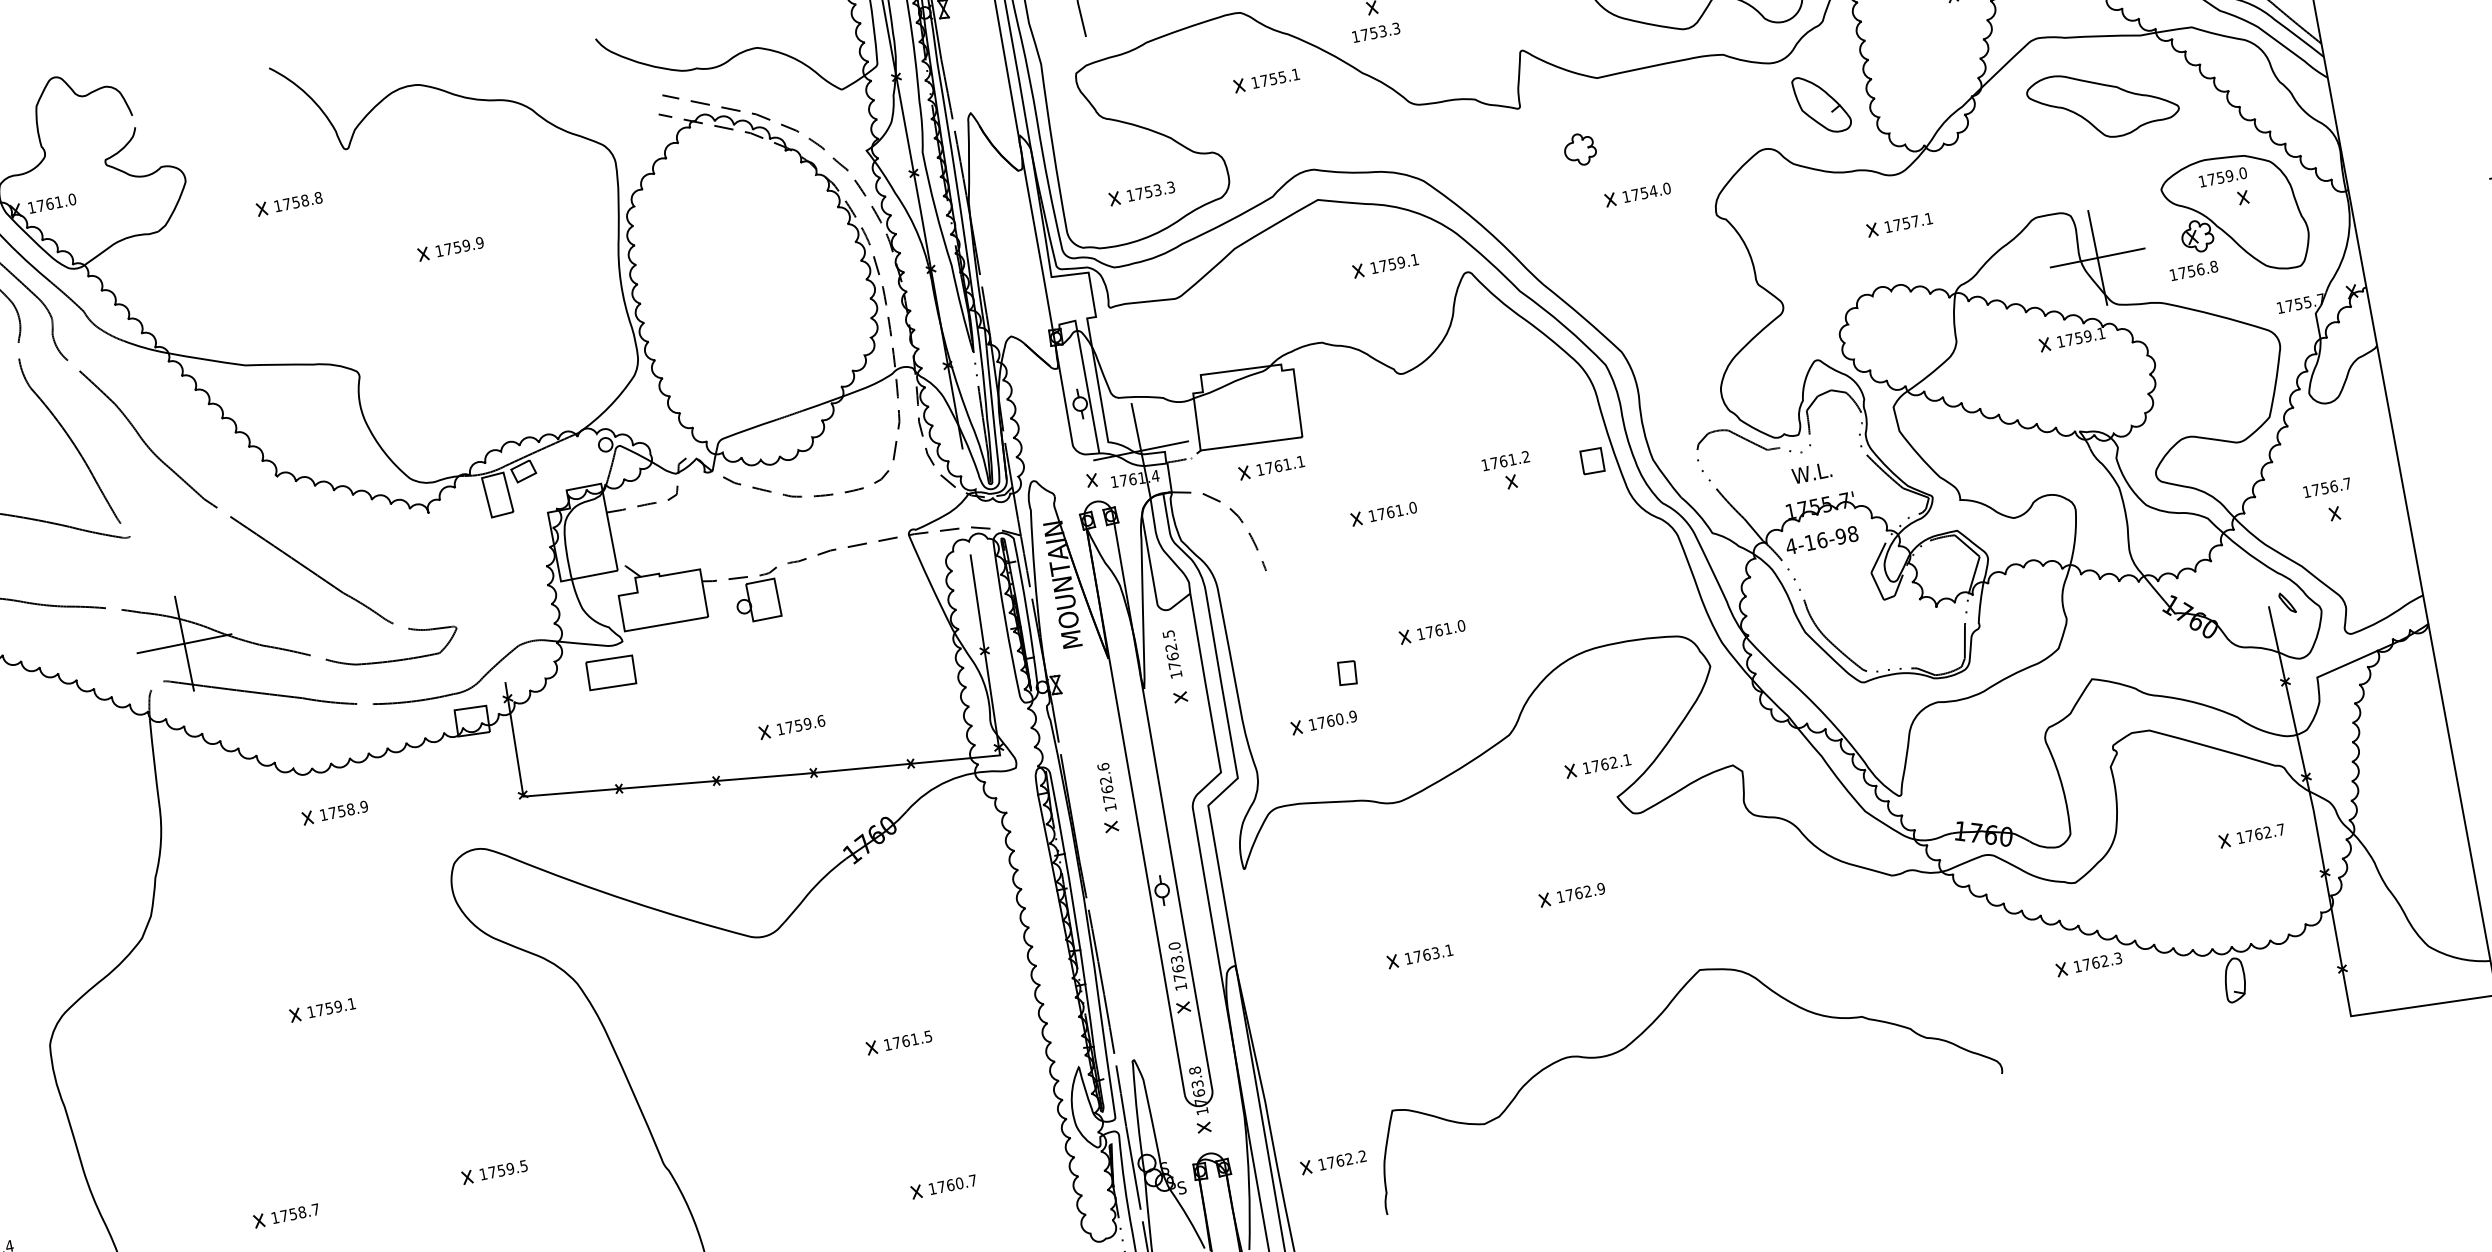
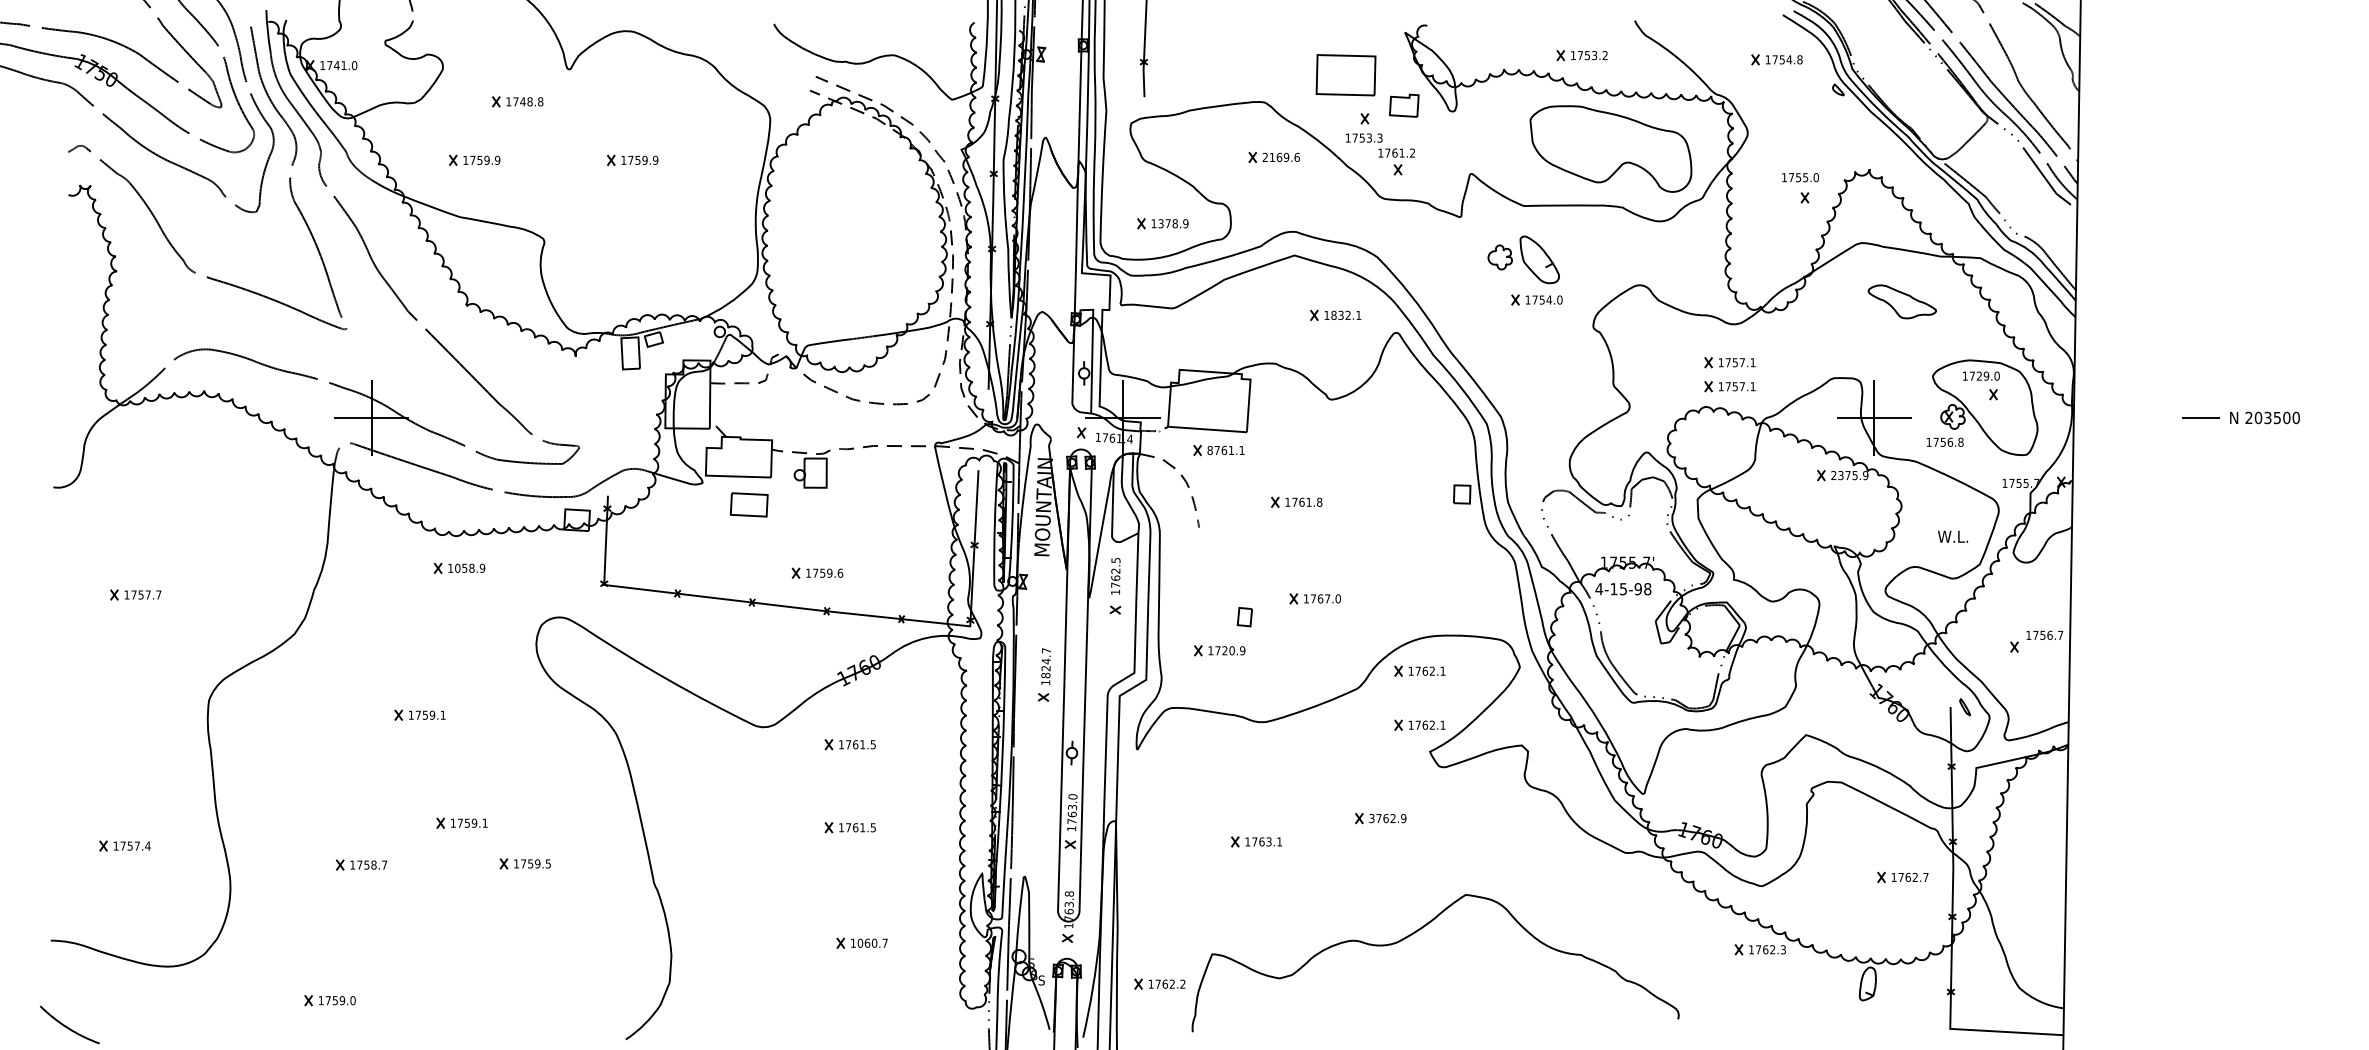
text: (1274, 78) -> (1280, 157), 1755.1 -> 2169.6
part: (2103, 102) -> (1902, 301), size x0.6
part: (1821, 103) -> (1539, 259), moved
text: (2219, 177) -> (1978, 375), 1759.0 -> 1729.0
text: (1155, 190) -> (1173, 223), 1753.3 -> 1378.9
text: (295, 202) -> (522, 101), 1758.8 -> 1748.8
text: (49, 204) -> (336, 65), 1761.0 -> 1741.0
part: (1905, 255) -> (1729, 386), added
text: (1391, 263) -> (1340, 314), 1759.1 -> 1832.1
part: (249, 288) -> (474, 159), added
text: (2080, 337) -> (1849, 475), 1759.1 -> 2375.9
text: (1259, 470) -> (1209, 450), 1761.1 -> 8761.1
part: (1507, 471) -> (1396, 161), moved
text: (1812, 472) -> (1953, 536), moved
text: (2326, 486) -> (2044, 634), moved
text: (1412, 508) -> (1319, 502), 1761.0 -> 1761.8
text: (1822, 540) -> (1623, 589), 4-16-98 -> 4-15-98
text: (1447, 628) -> (1327, 598), 1761.0 -> 1767.0
part: (611, 672) -> (749, 504), moved
part: (1583, 696) -> (1419, 670), added
text: (1329, 720) -> (1224, 650), 1760.9 -> 1720.9
text: (1106, 783) -> (1046, 663), 1762.6 -> 1824.7
text: (332, 812) -> (457, 567), 1758.9 -> 1058.9
text: (1560, 896) -> (1371, 818), 1762.9 -> 3762.9
part: (876, 936) -> (849, 744), added
part: (402, 1135) -> (461, 822), added
text: (941, 1186) -> (860, 942), 1760.7 -> 1060.7

